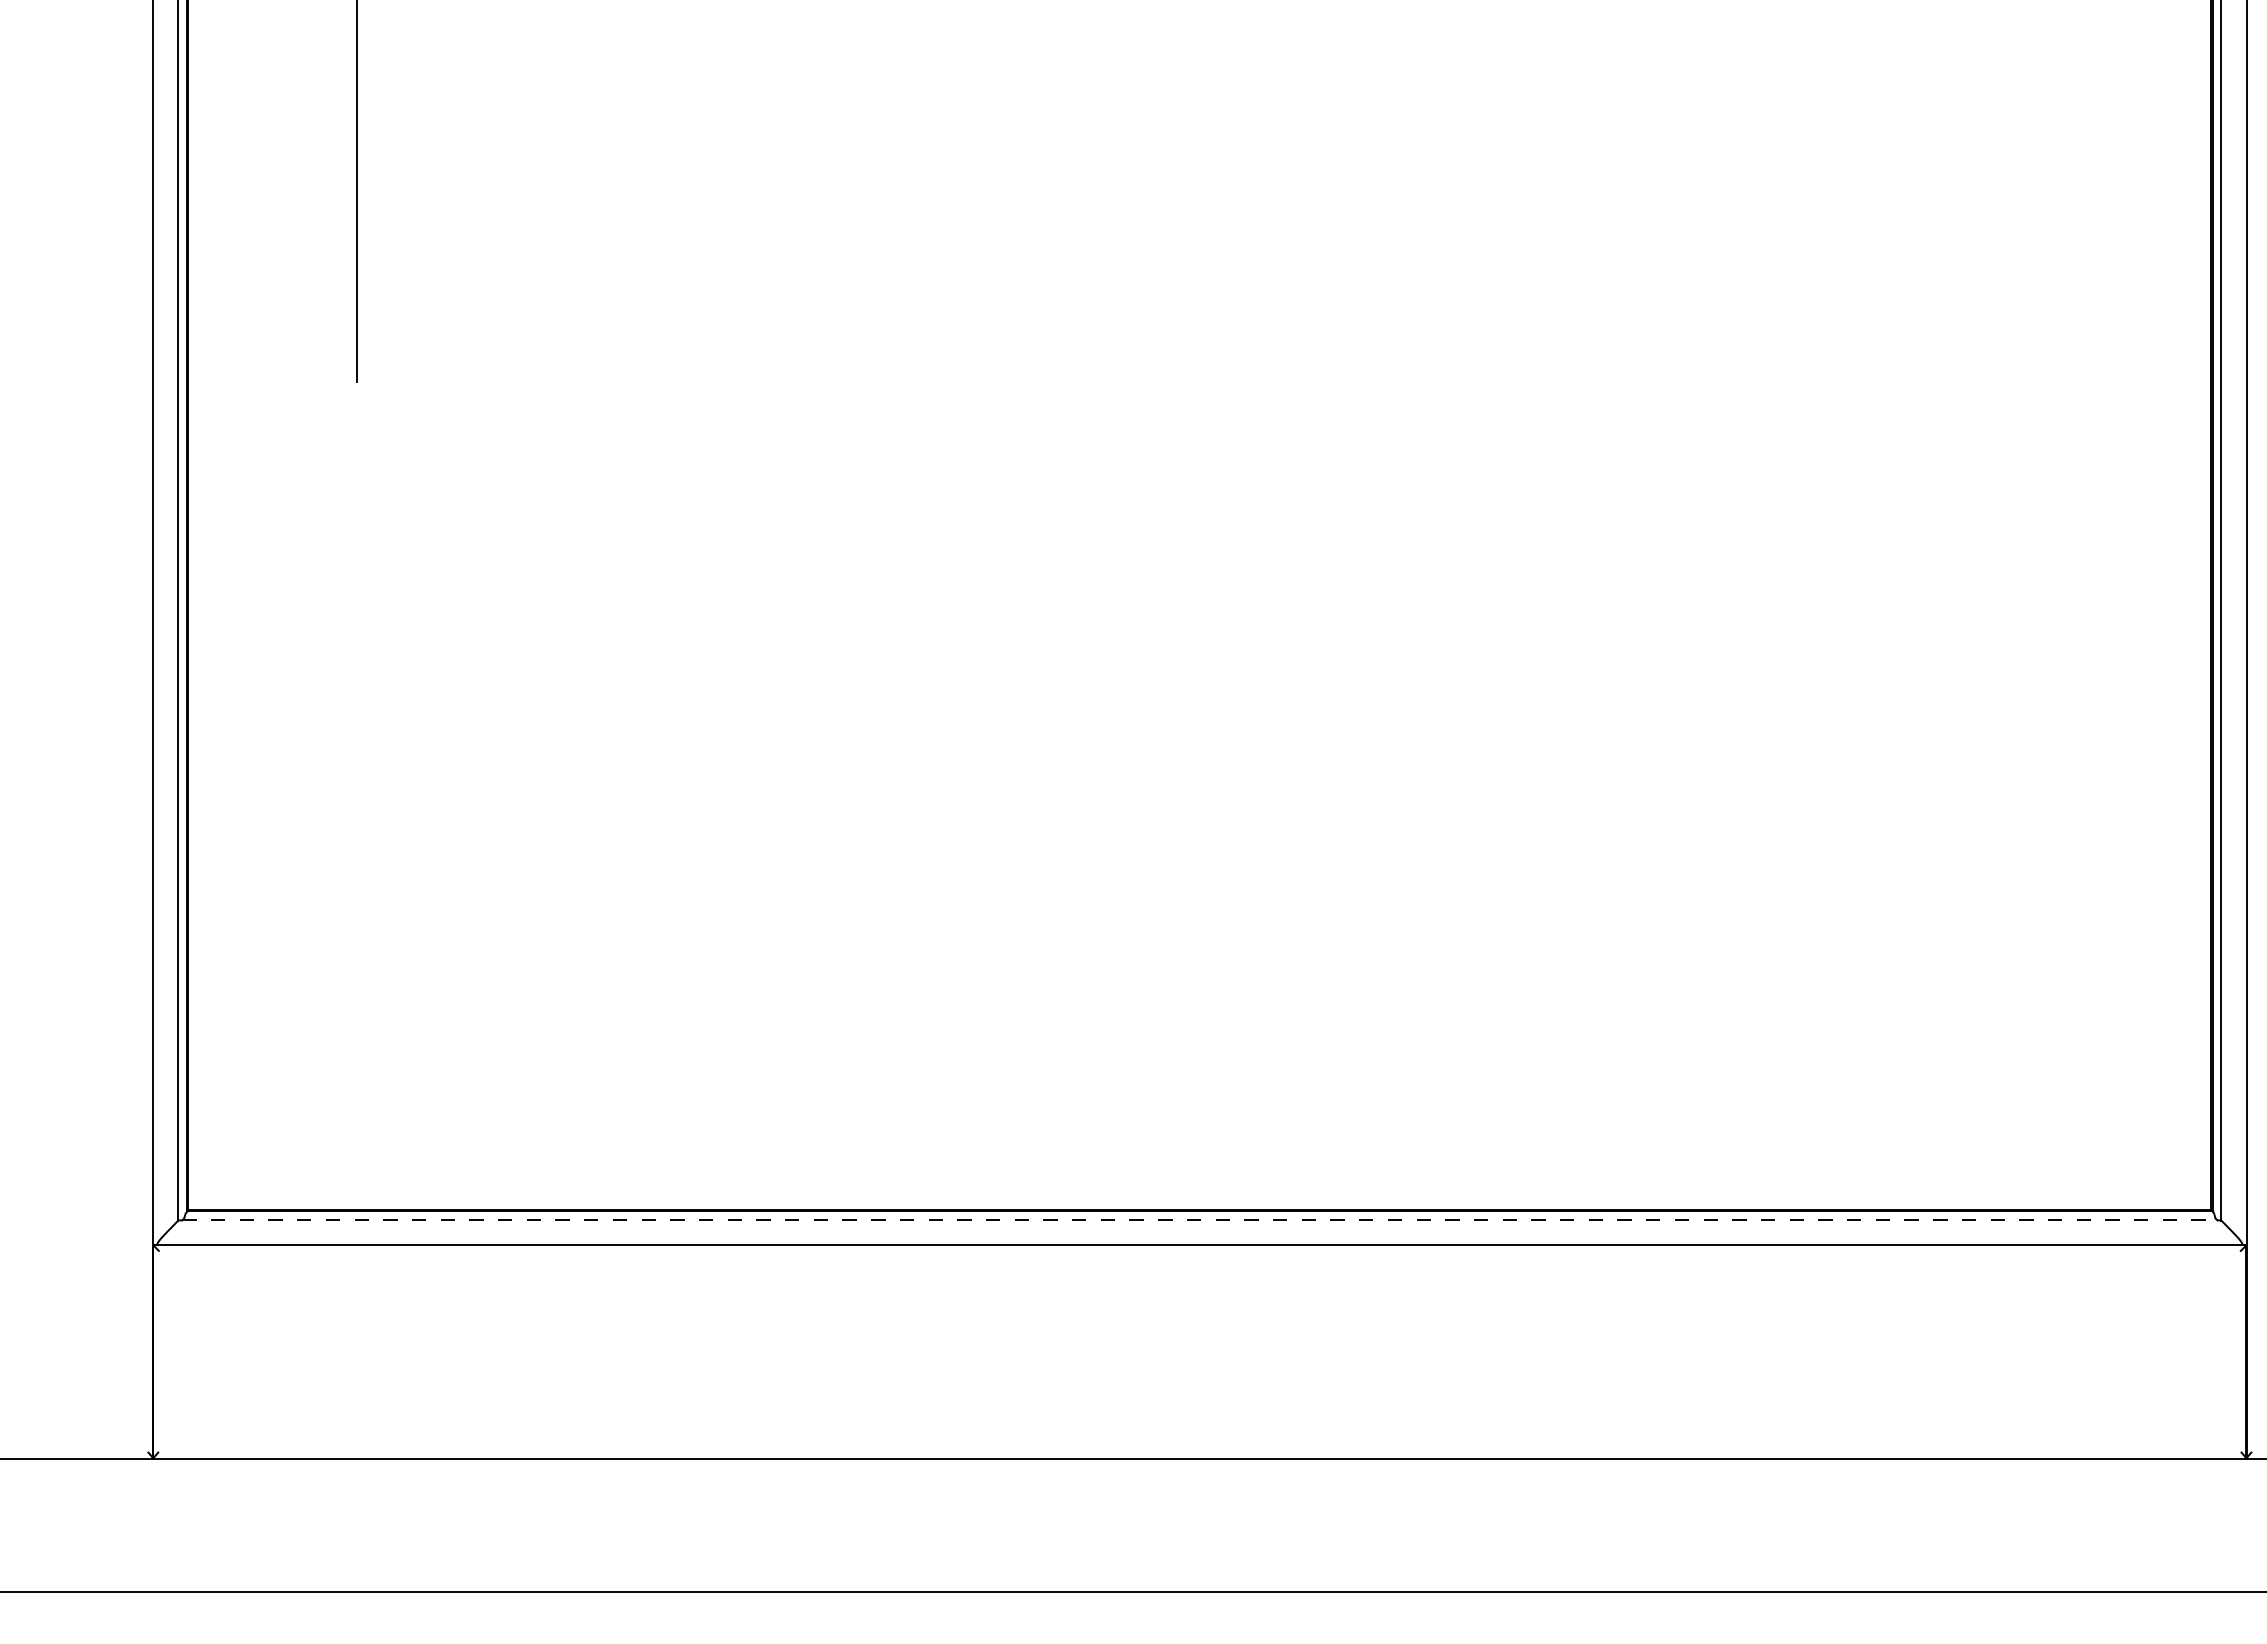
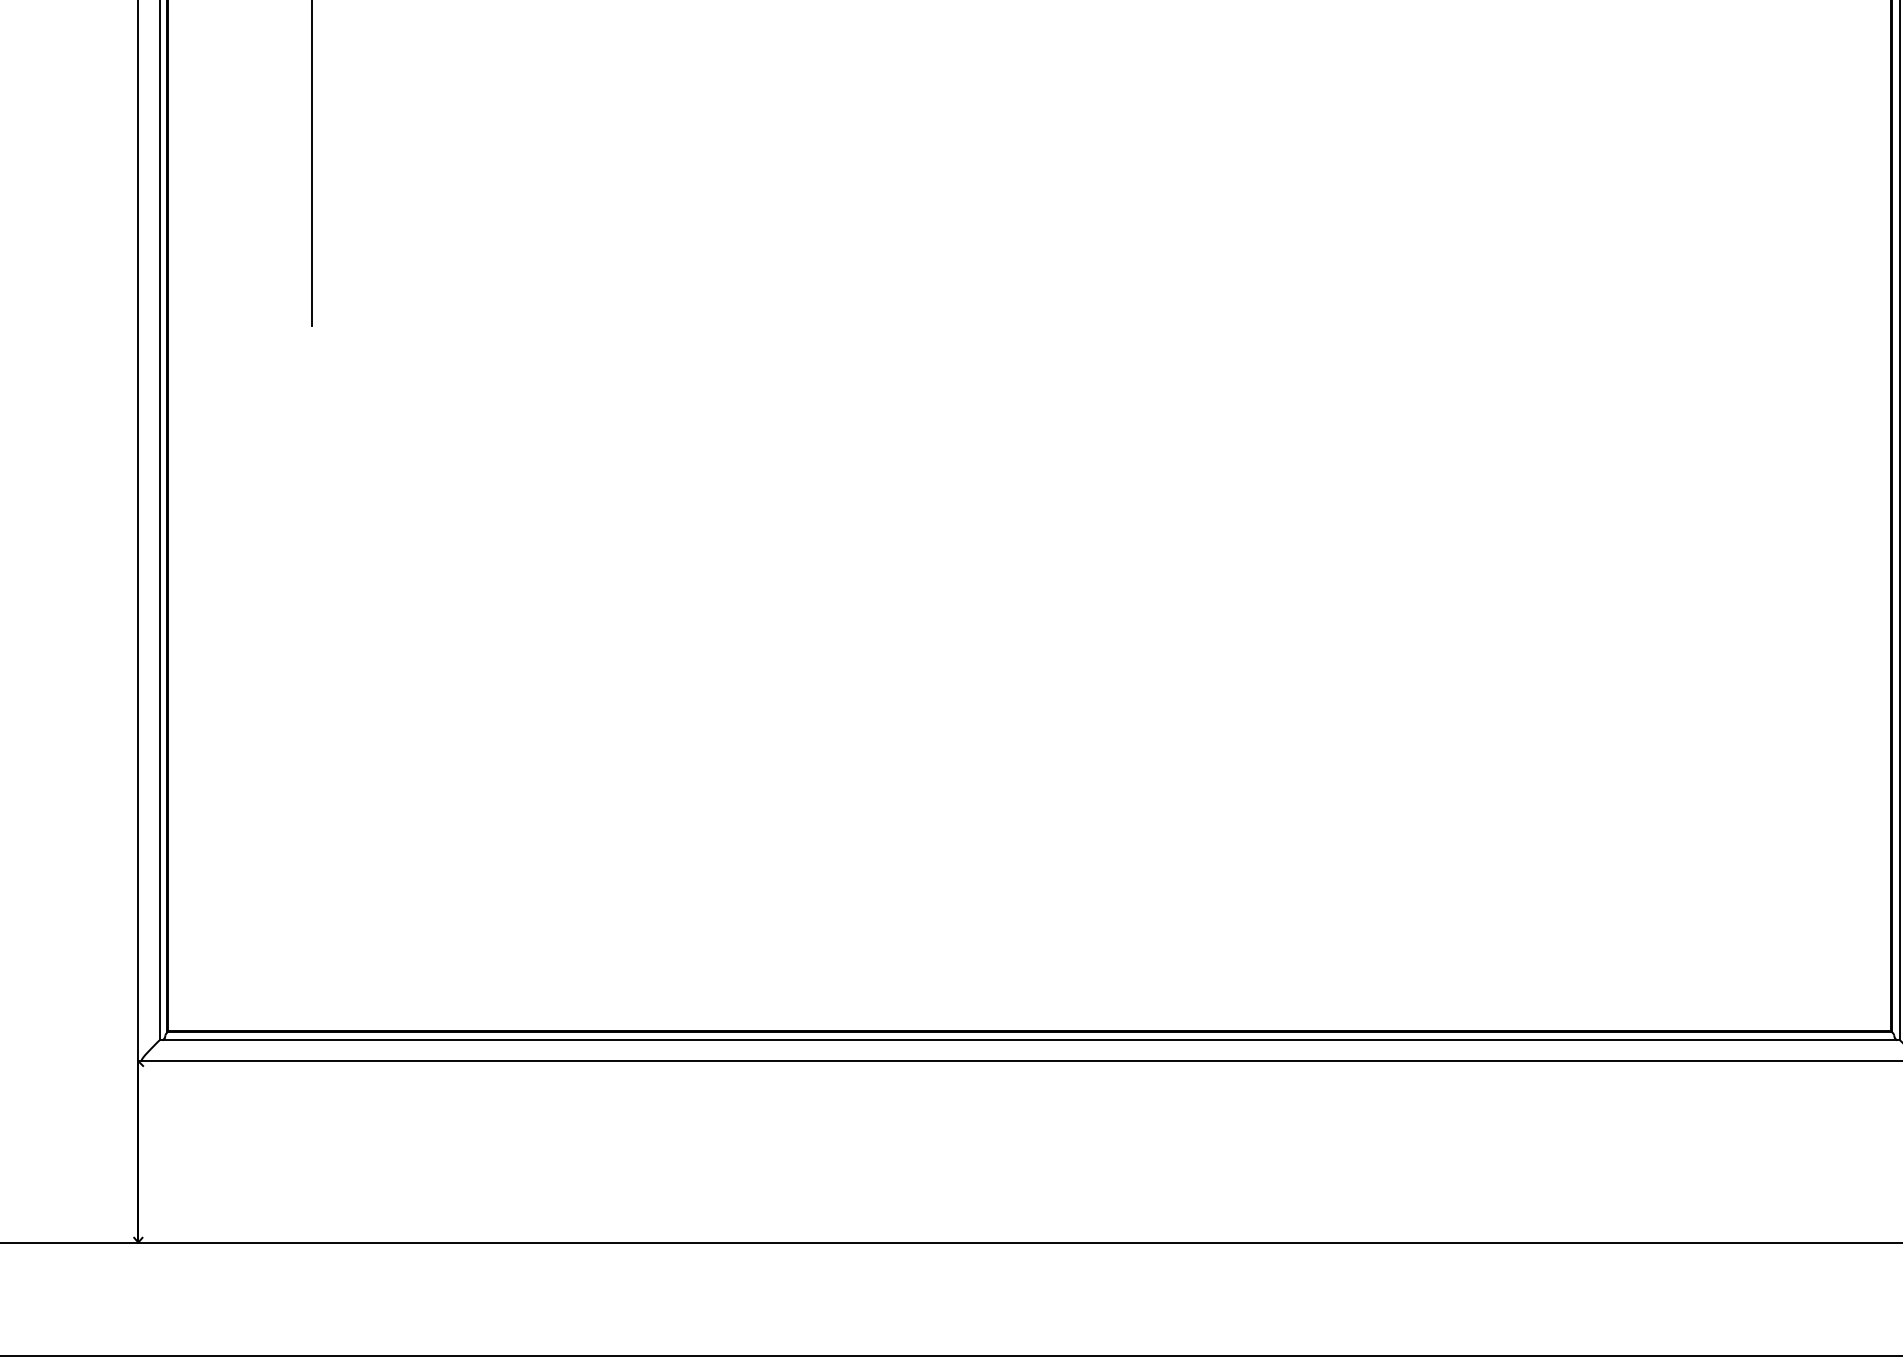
line: (1199, 1220) -> (1029, 1040), dashed -> solid

